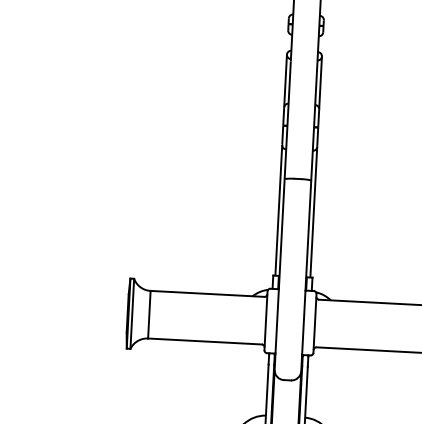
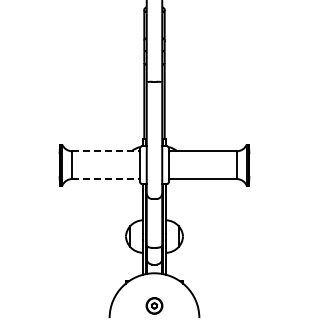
line: (207, 294) -> (105, 151), solid -> dashed
line: (205, 342) -> (105, 179), solid -> dashed

